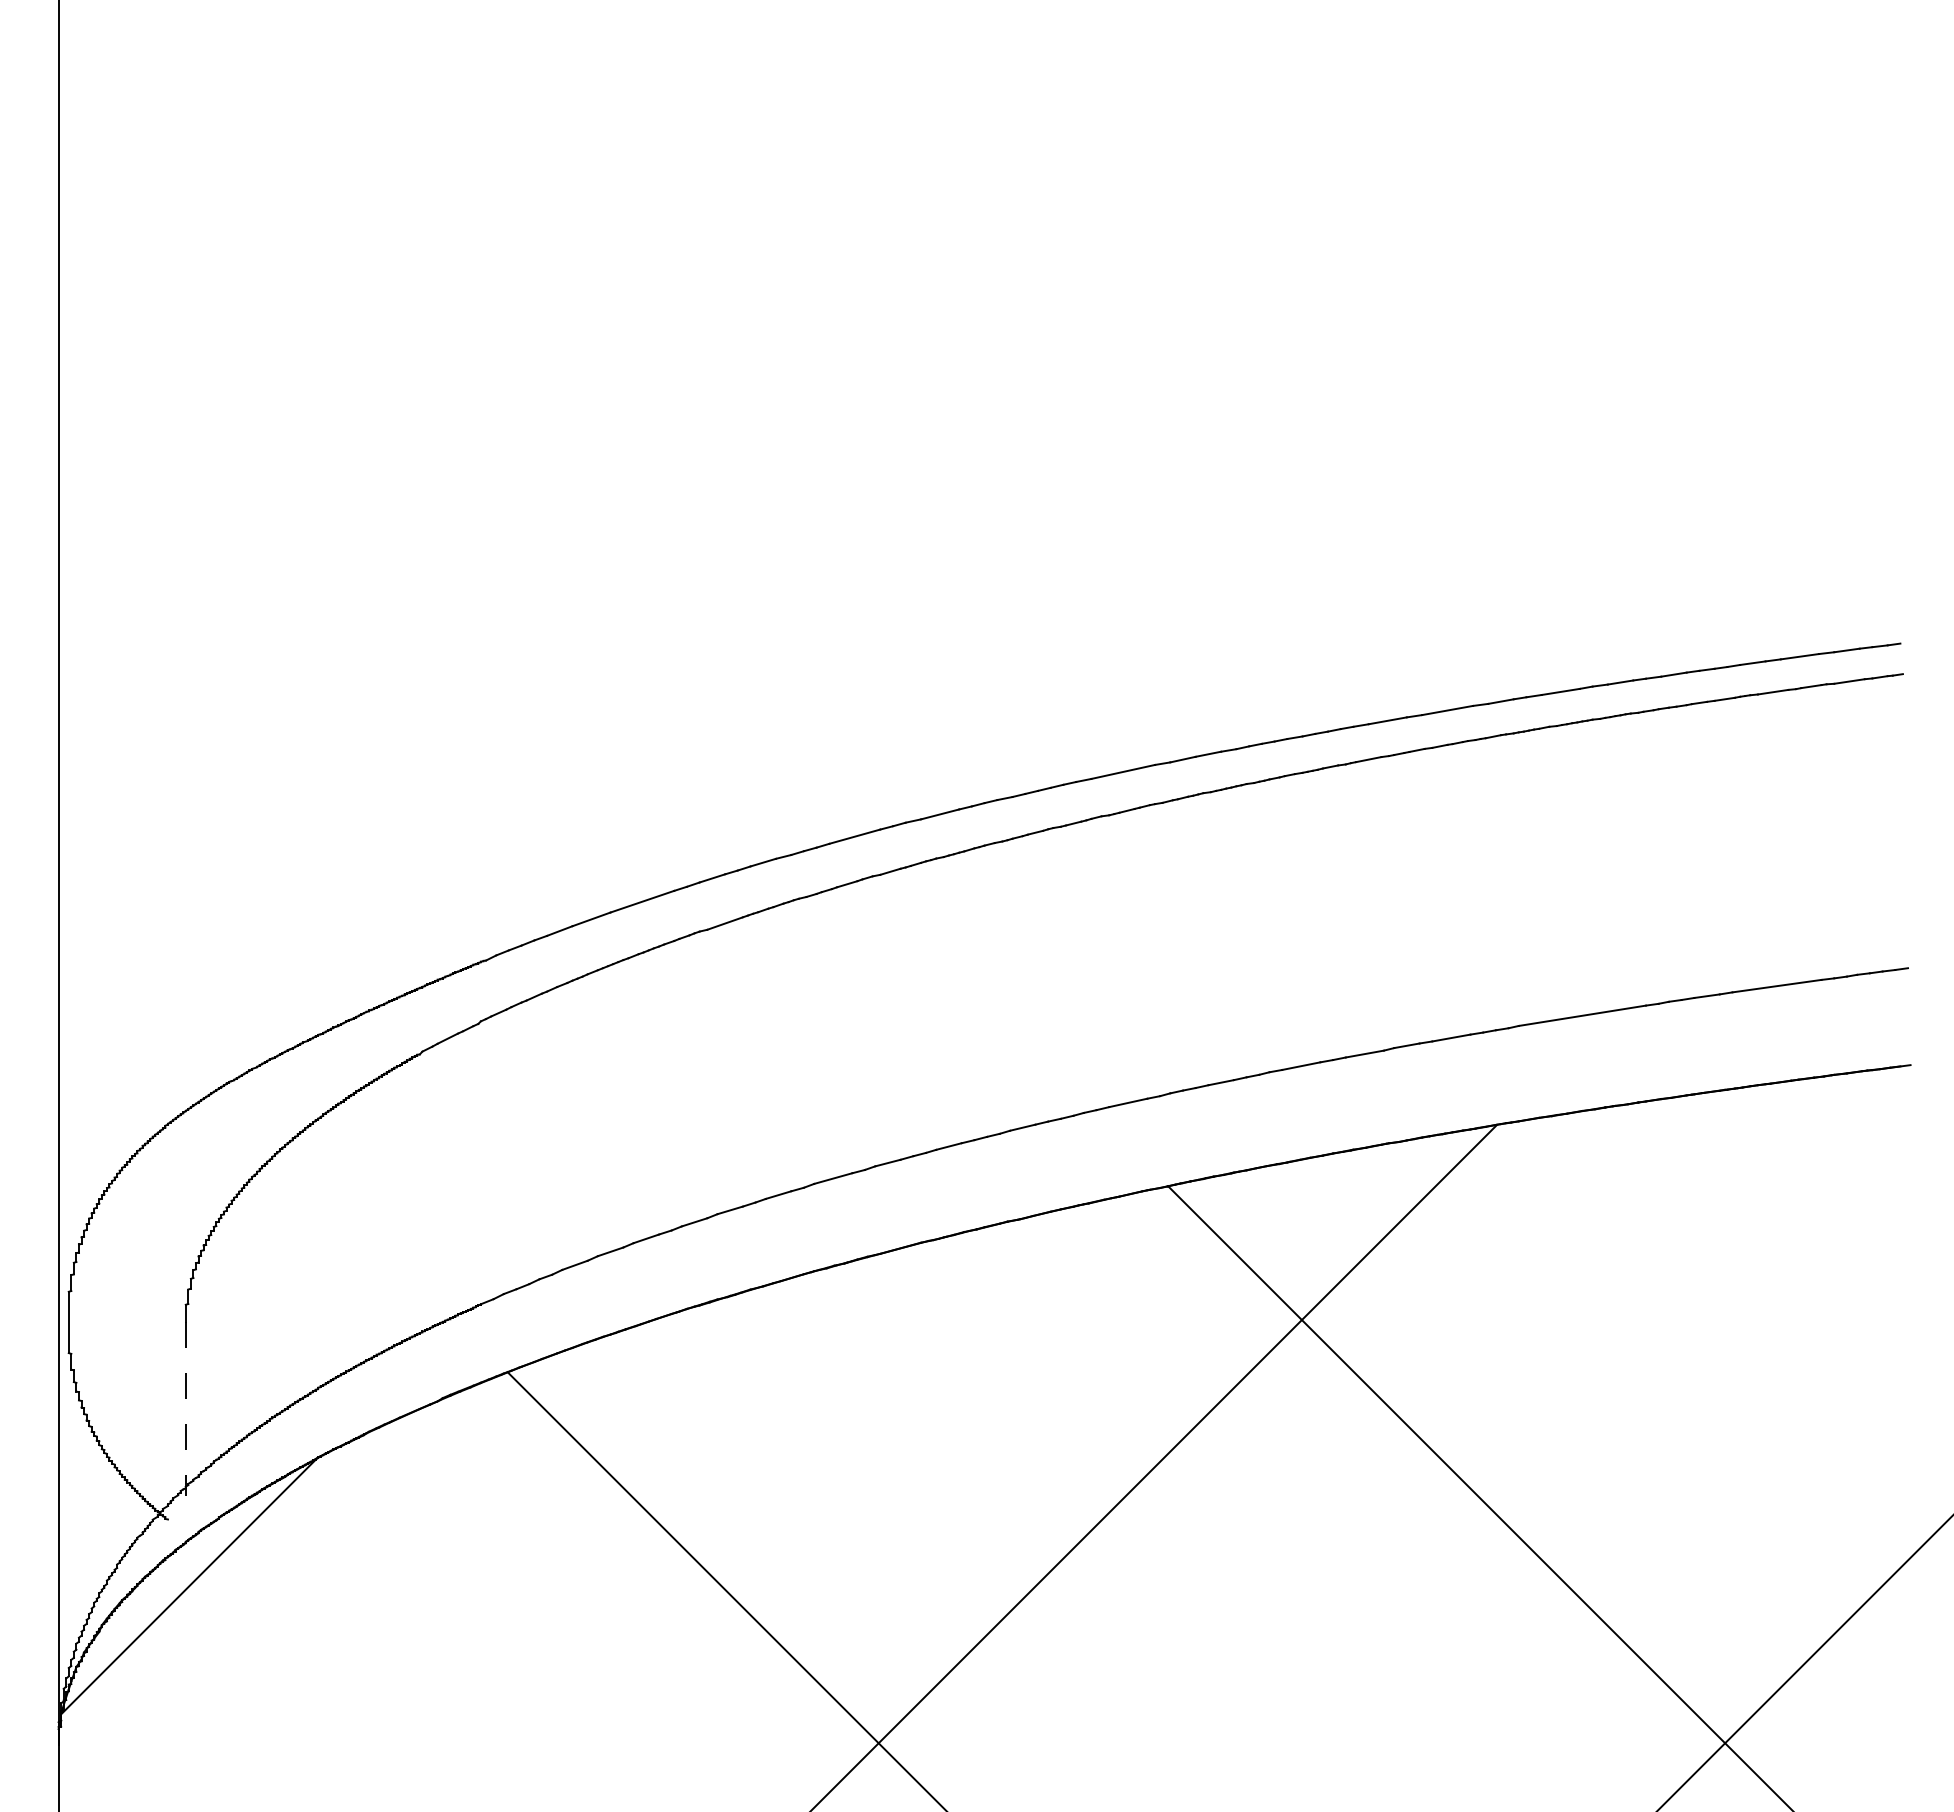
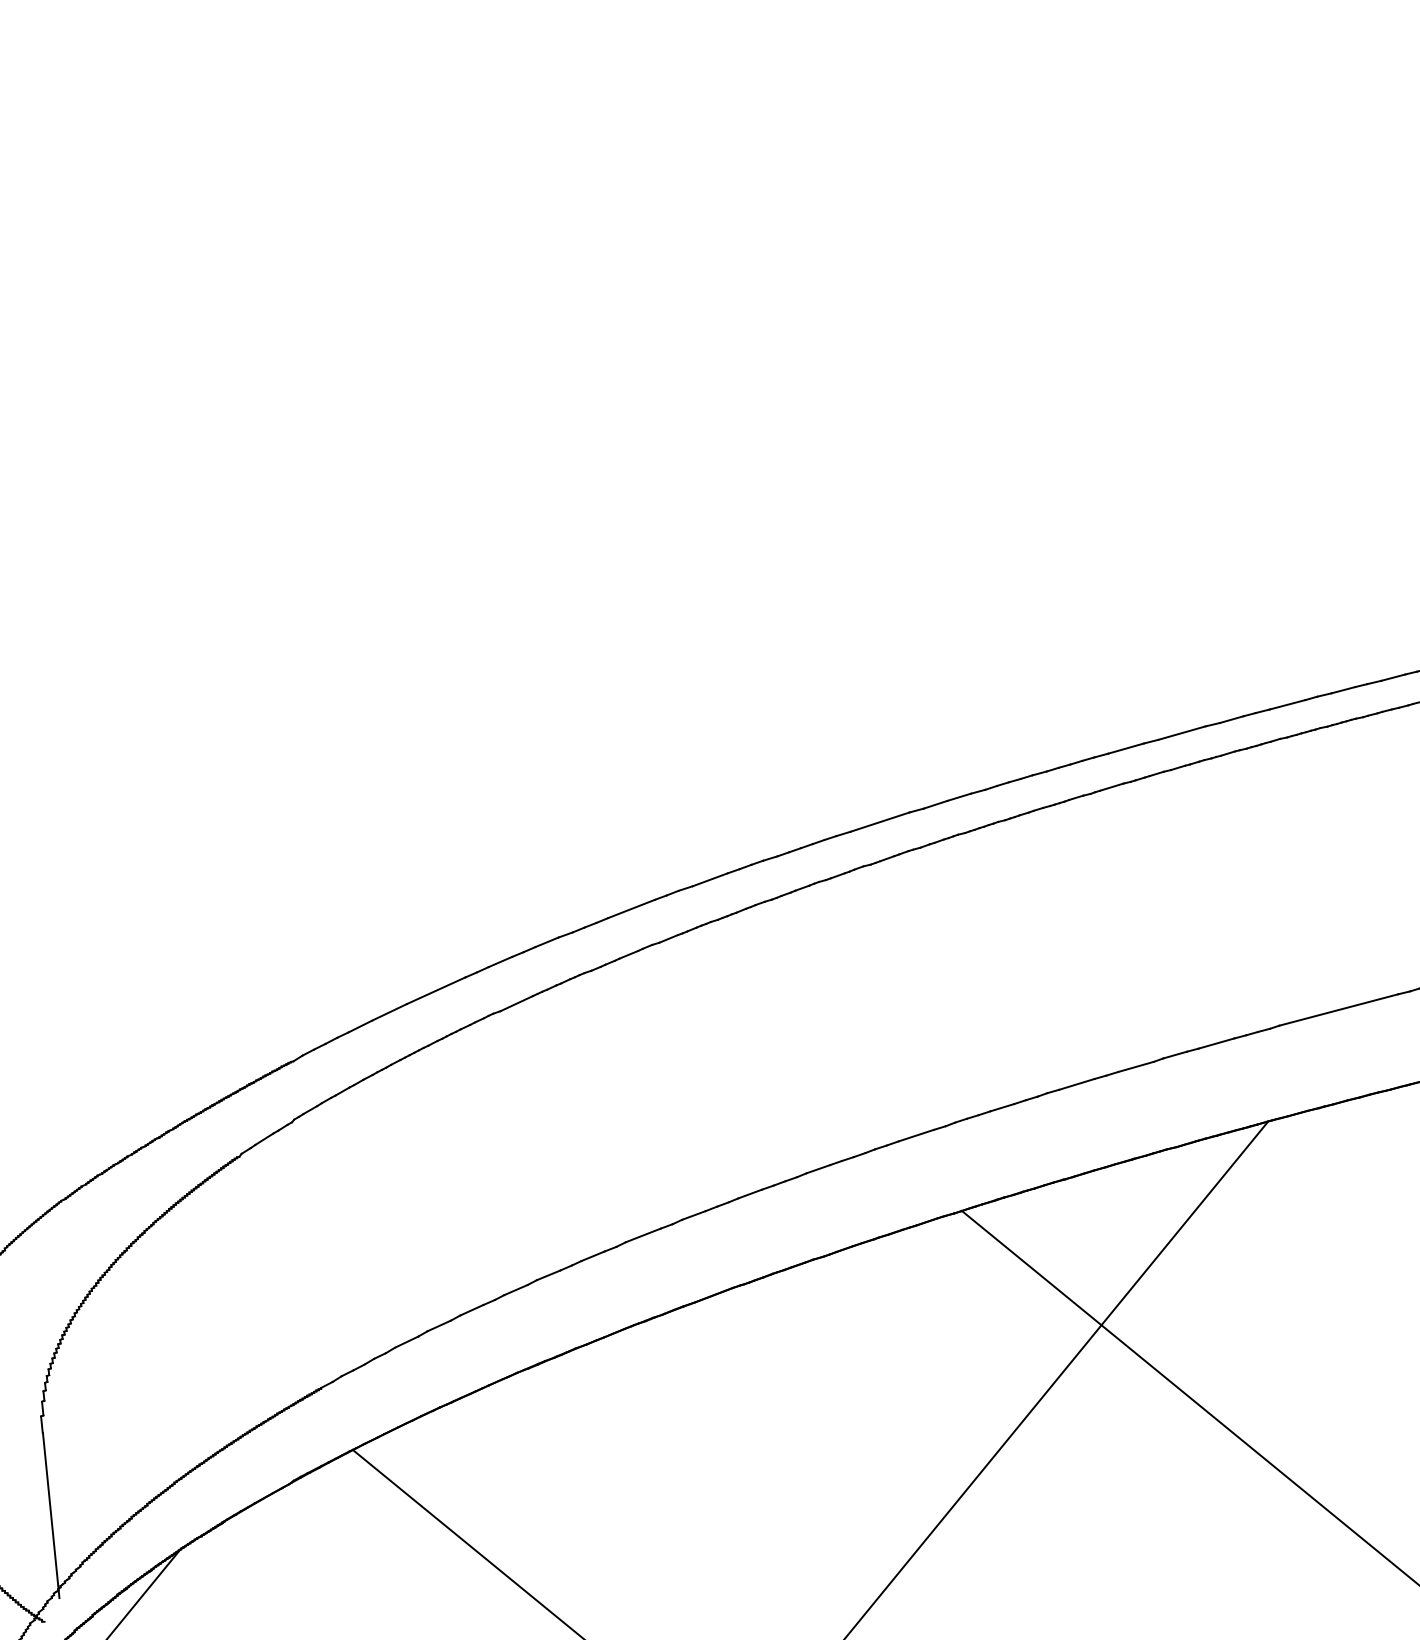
line: (186, 1409) -> (51, 1515), dashed -> solid

